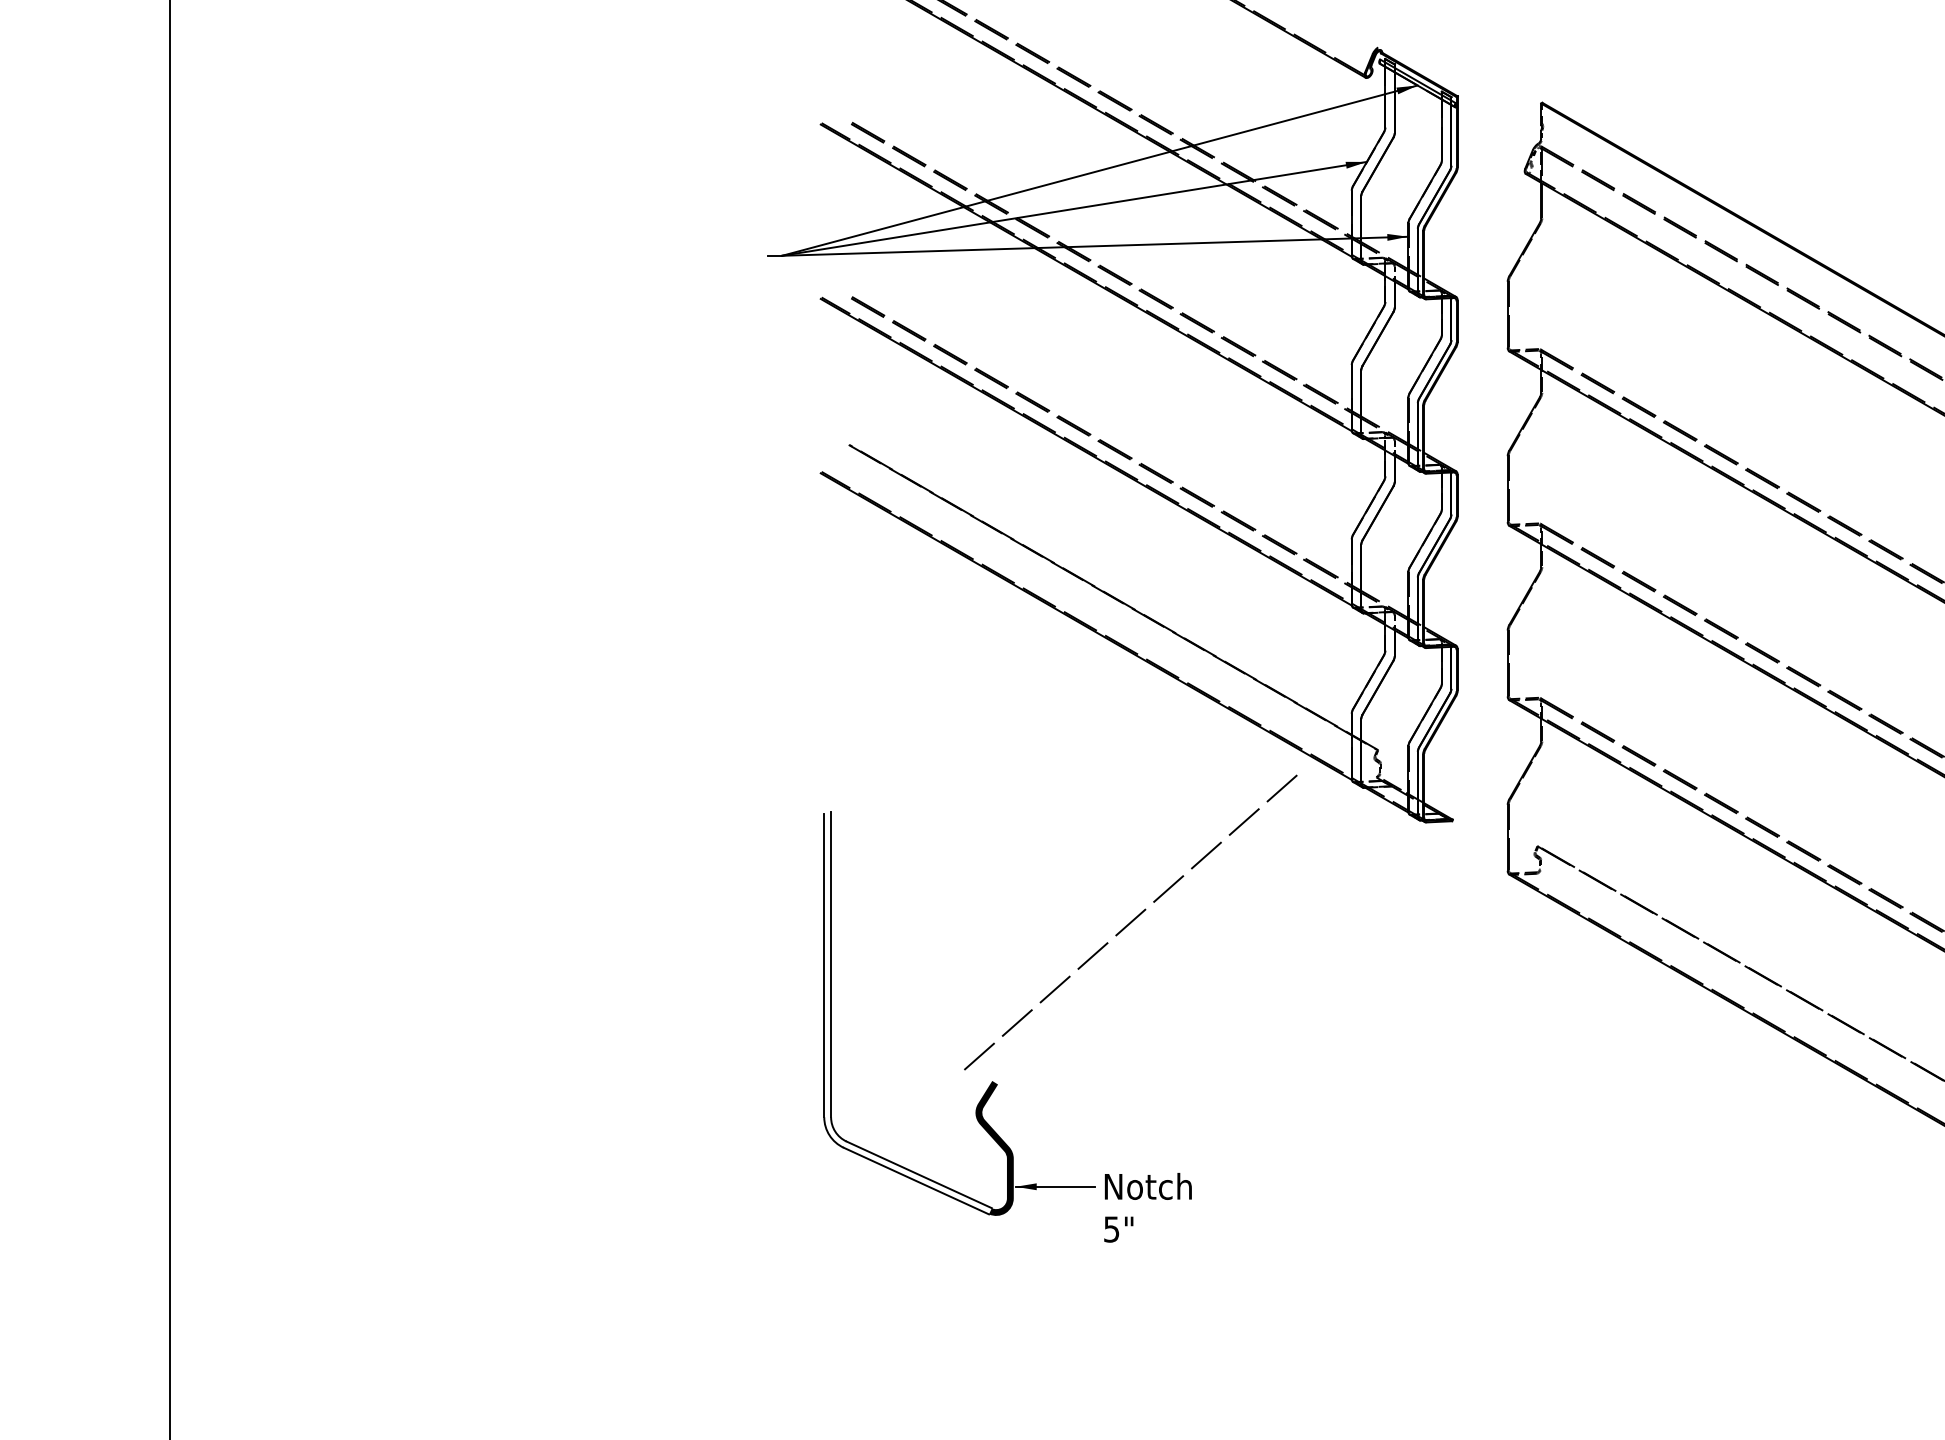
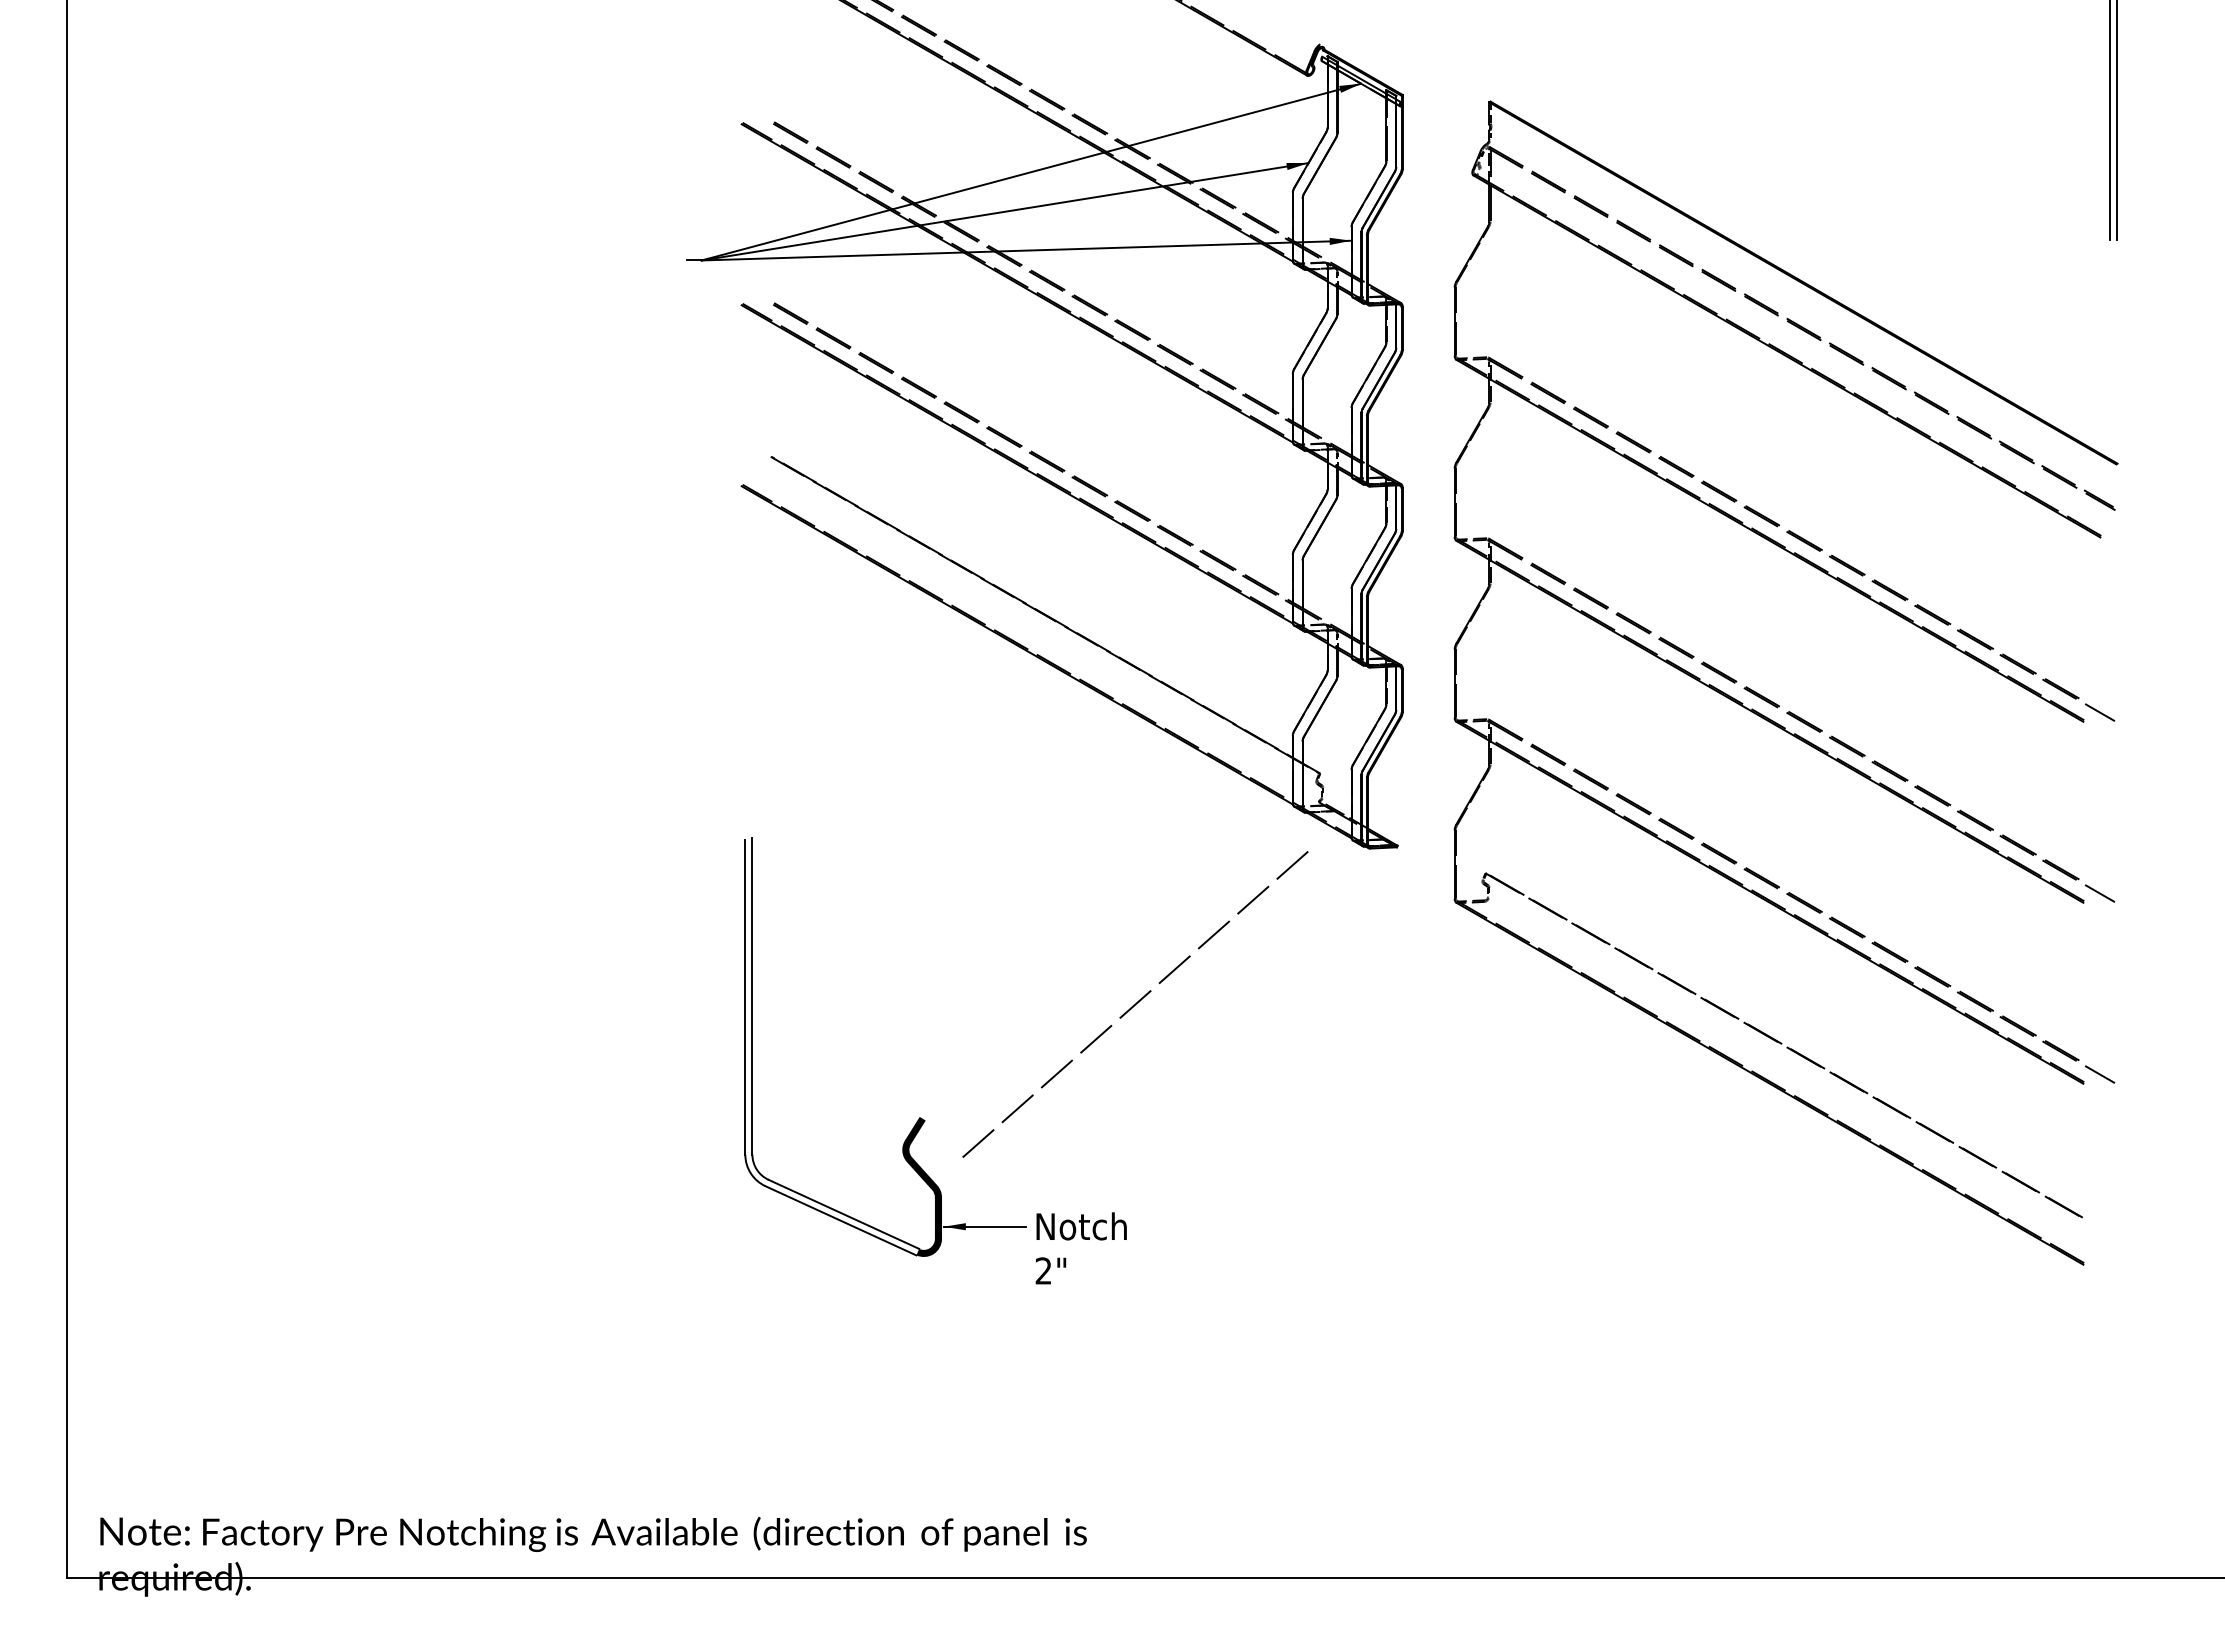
line: (1130, 922) -> (1135, 1004), moved
text: (1111, 1228) -> (1043, 1270), 5" -> 2"

